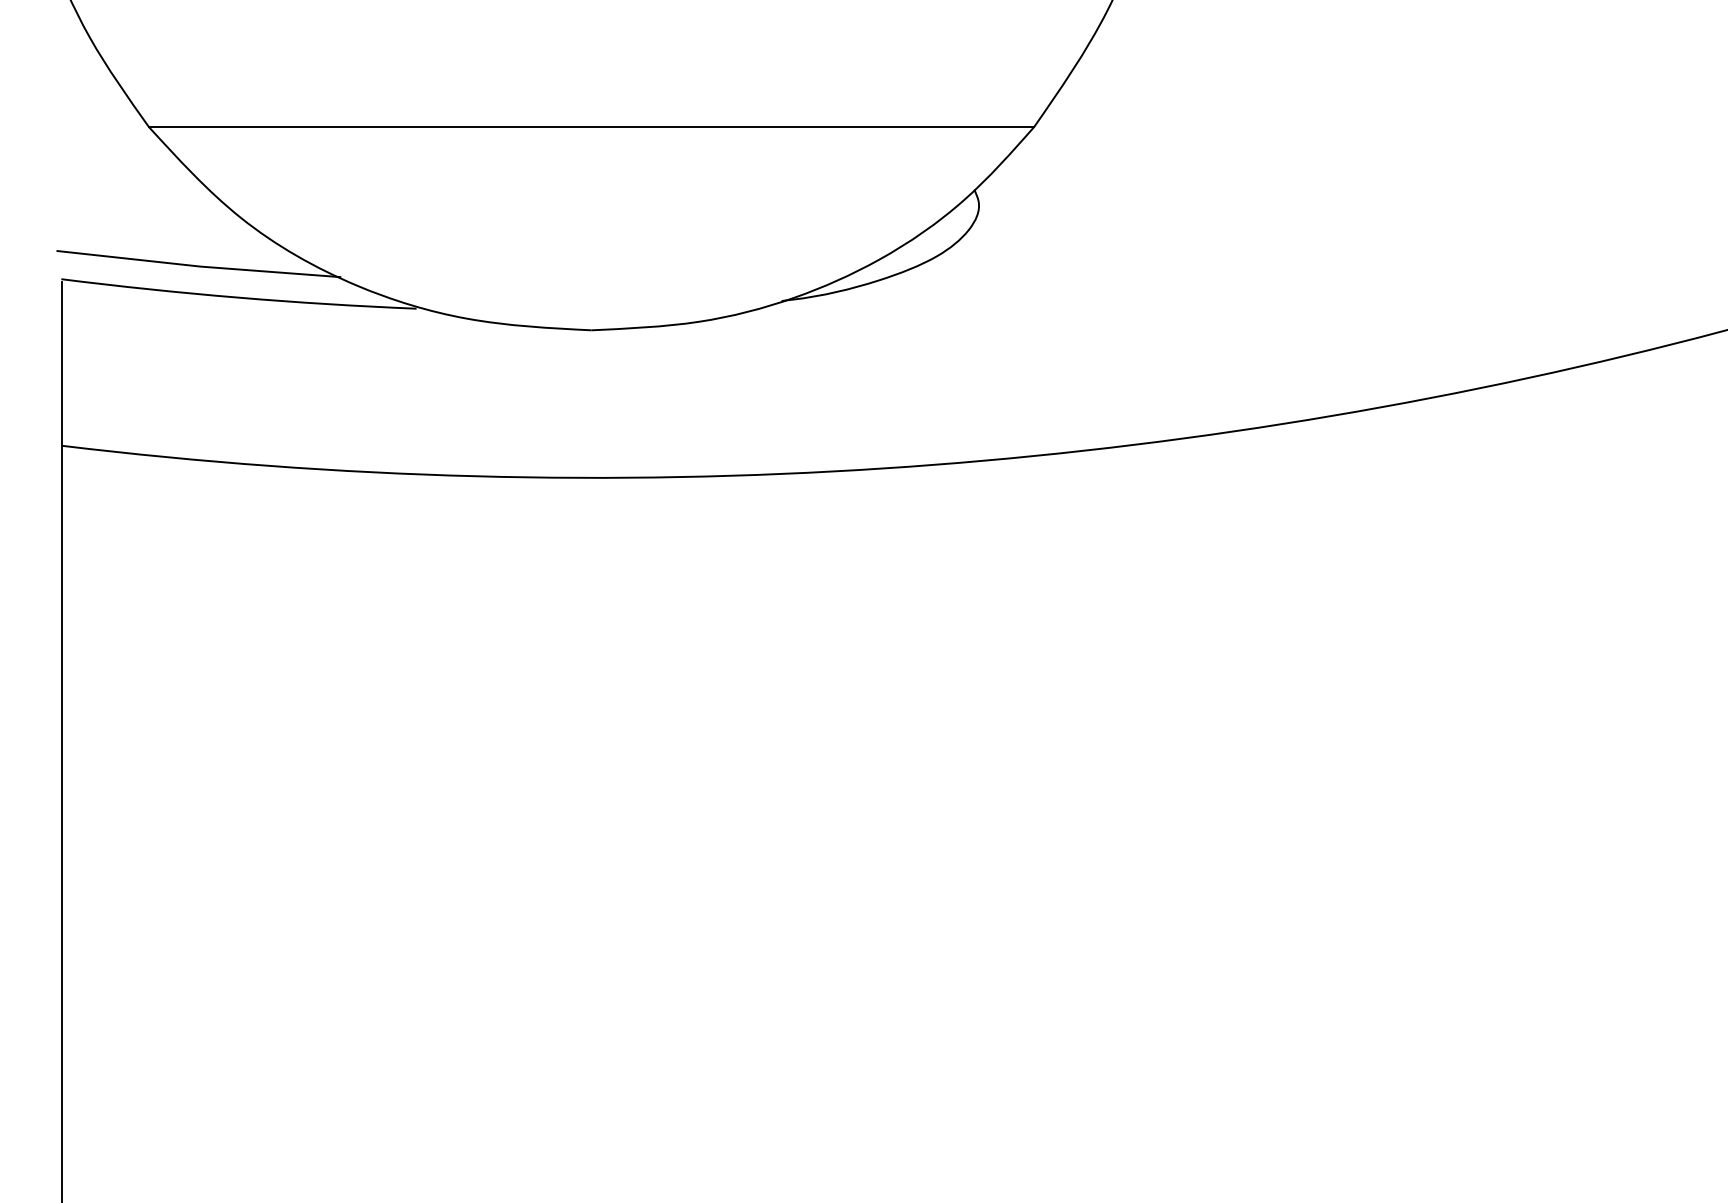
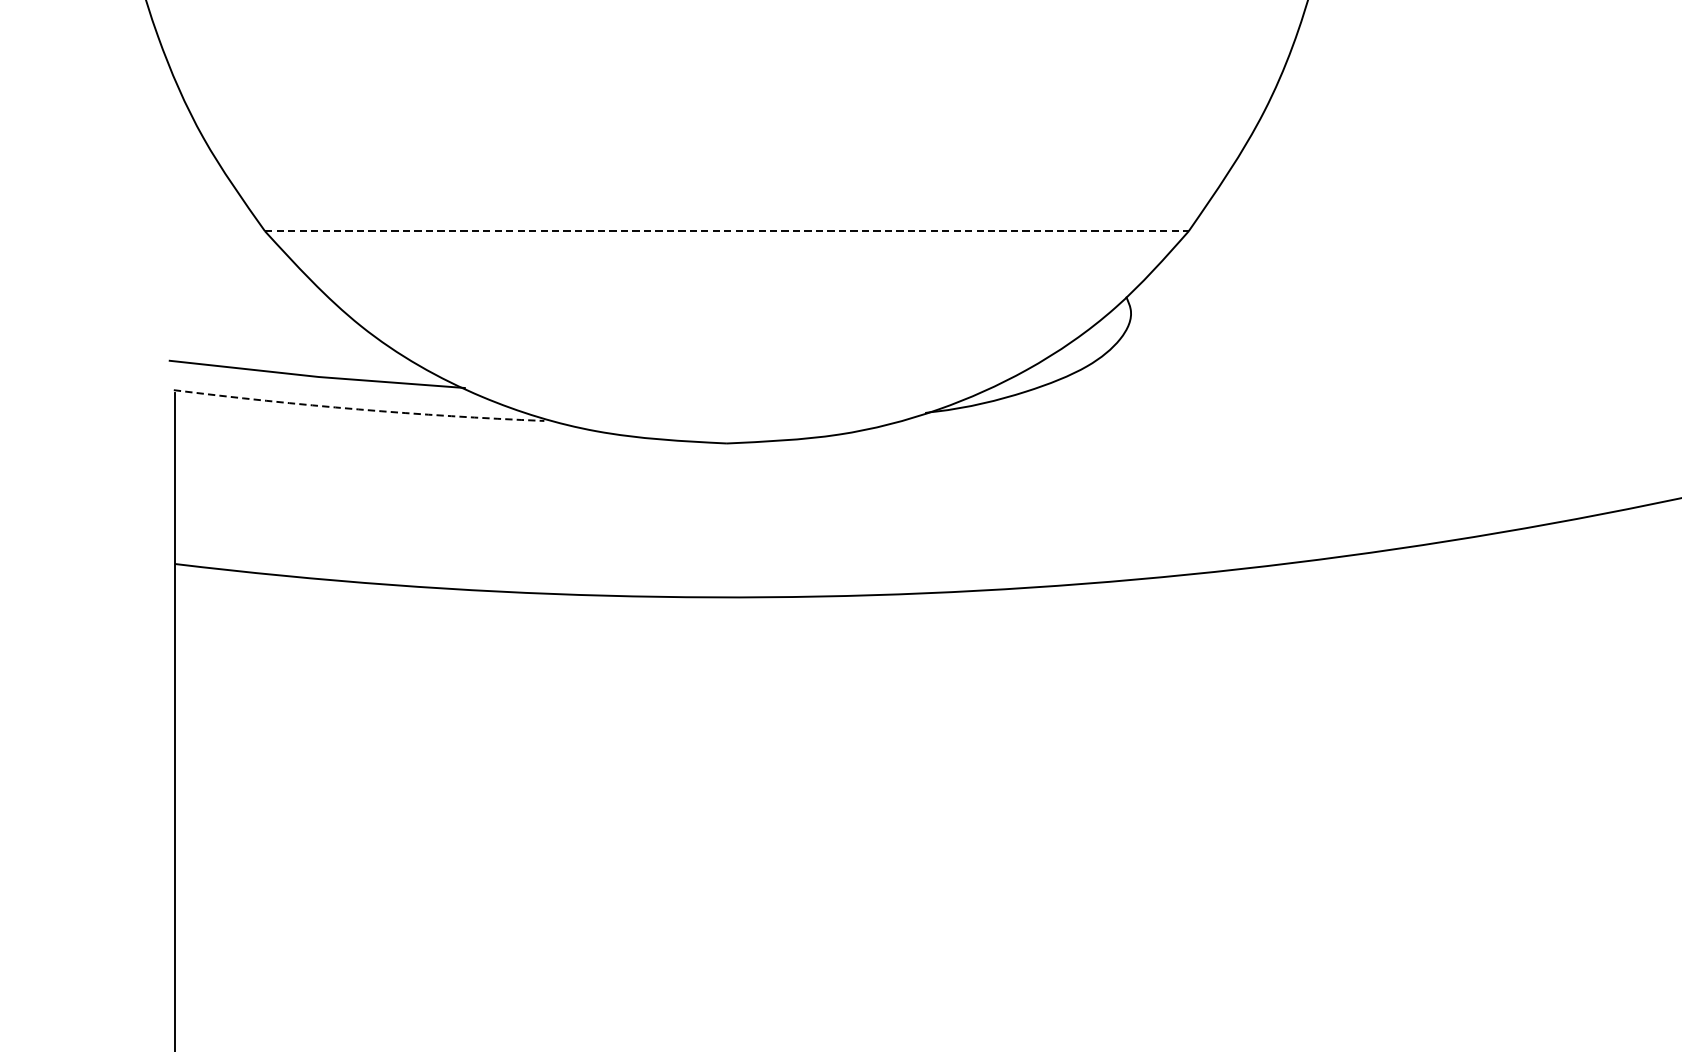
line: (591, 126) -> (726, 230), solid -> dashed
arc: (238, 297) -> (358, 409), solid -> dashed

